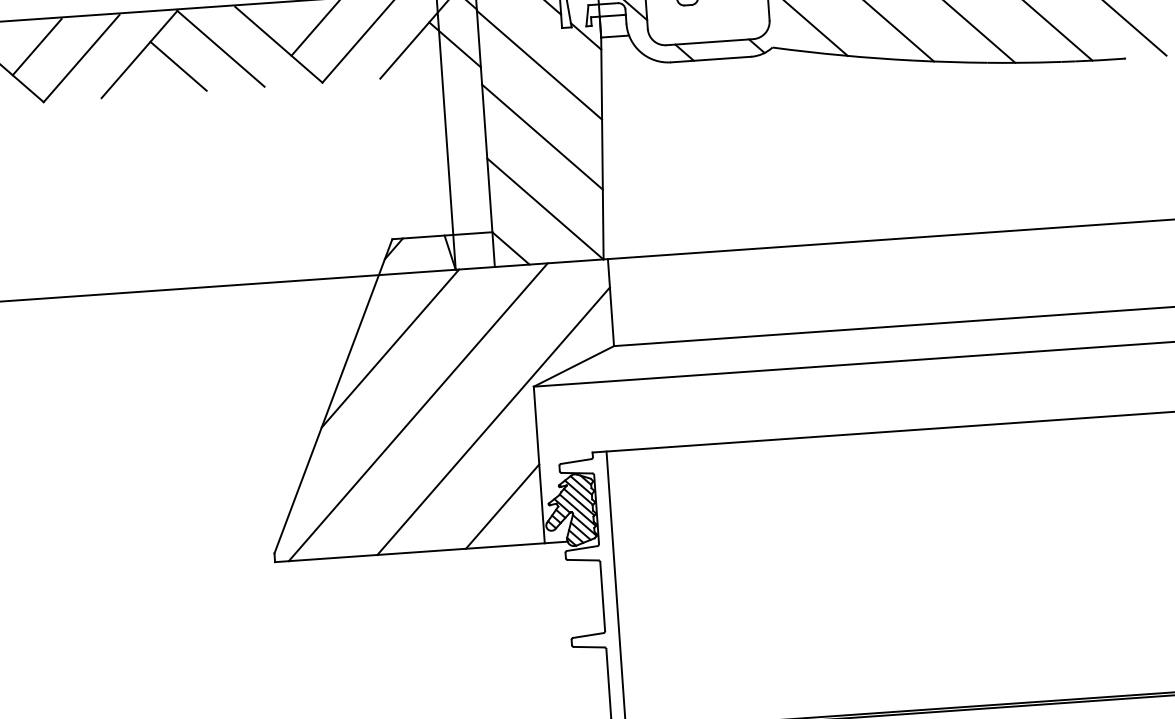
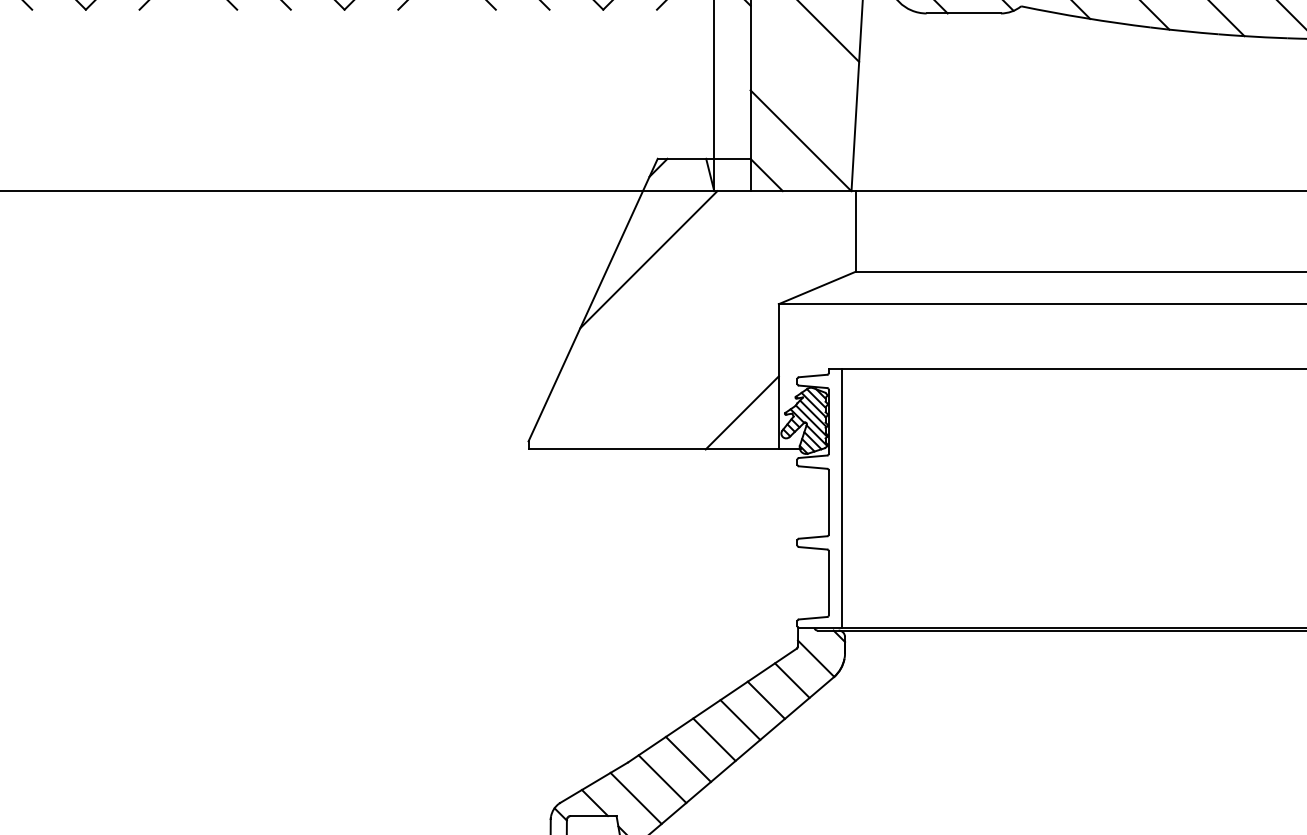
line: (541, 136) -> (802, 73), removed
line: (418, 412) -> (670, 320), removed
line: (493, 421) -> (739, 333), removed

